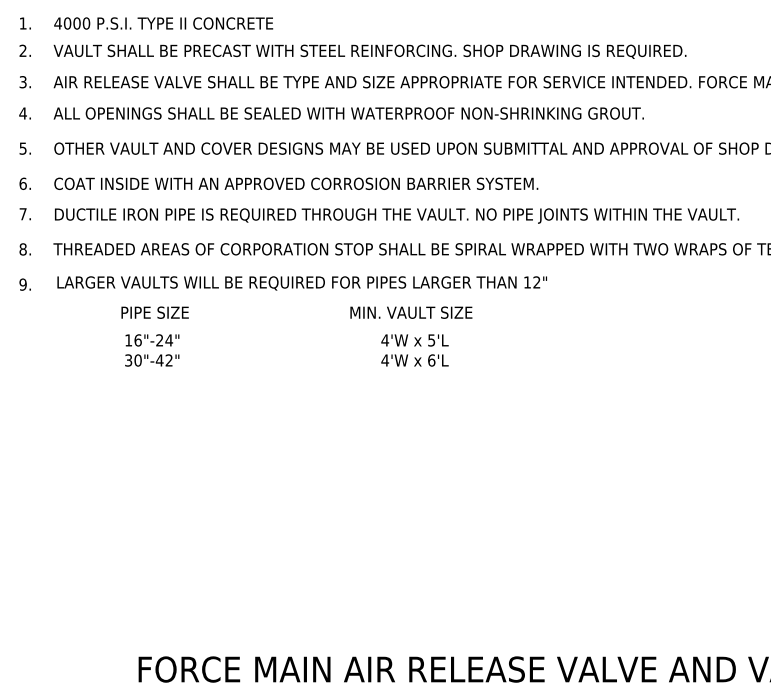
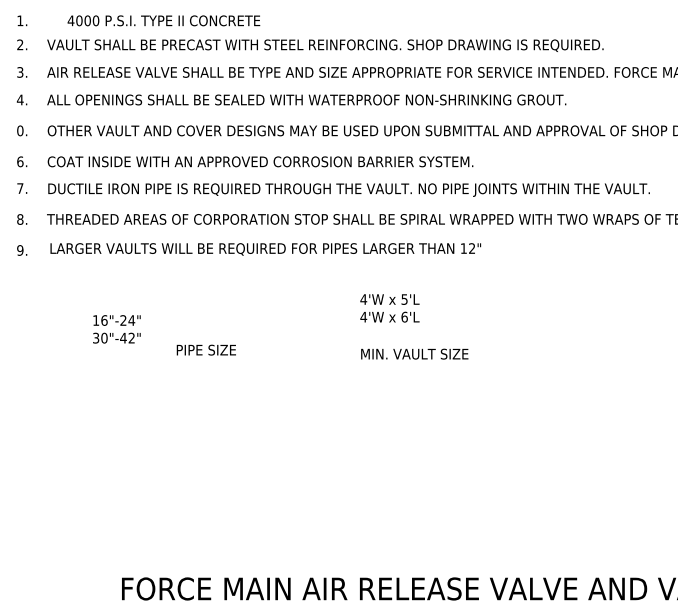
text: (163, 23) -> (163, 20), moved
text: (23, 148) -> (20, 130), 5. -> 0.
text: (154, 311) -> (205, 349), moved
text: (411, 311) -> (414, 353), moved
text: (151, 350) -> (116, 329), moved
text: (414, 350) -> (389, 308), moved

